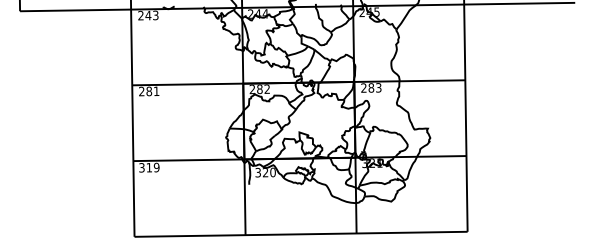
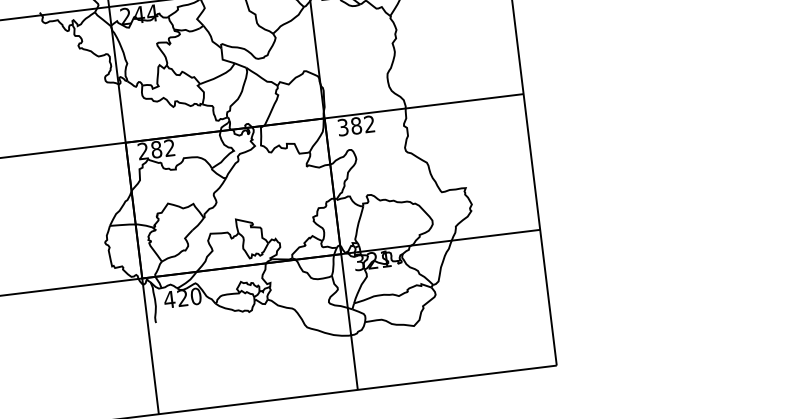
text: (371, 87) -> (356, 125), 283 -> 382
text: (258, 172) -> (170, 299), 320 -> 420

